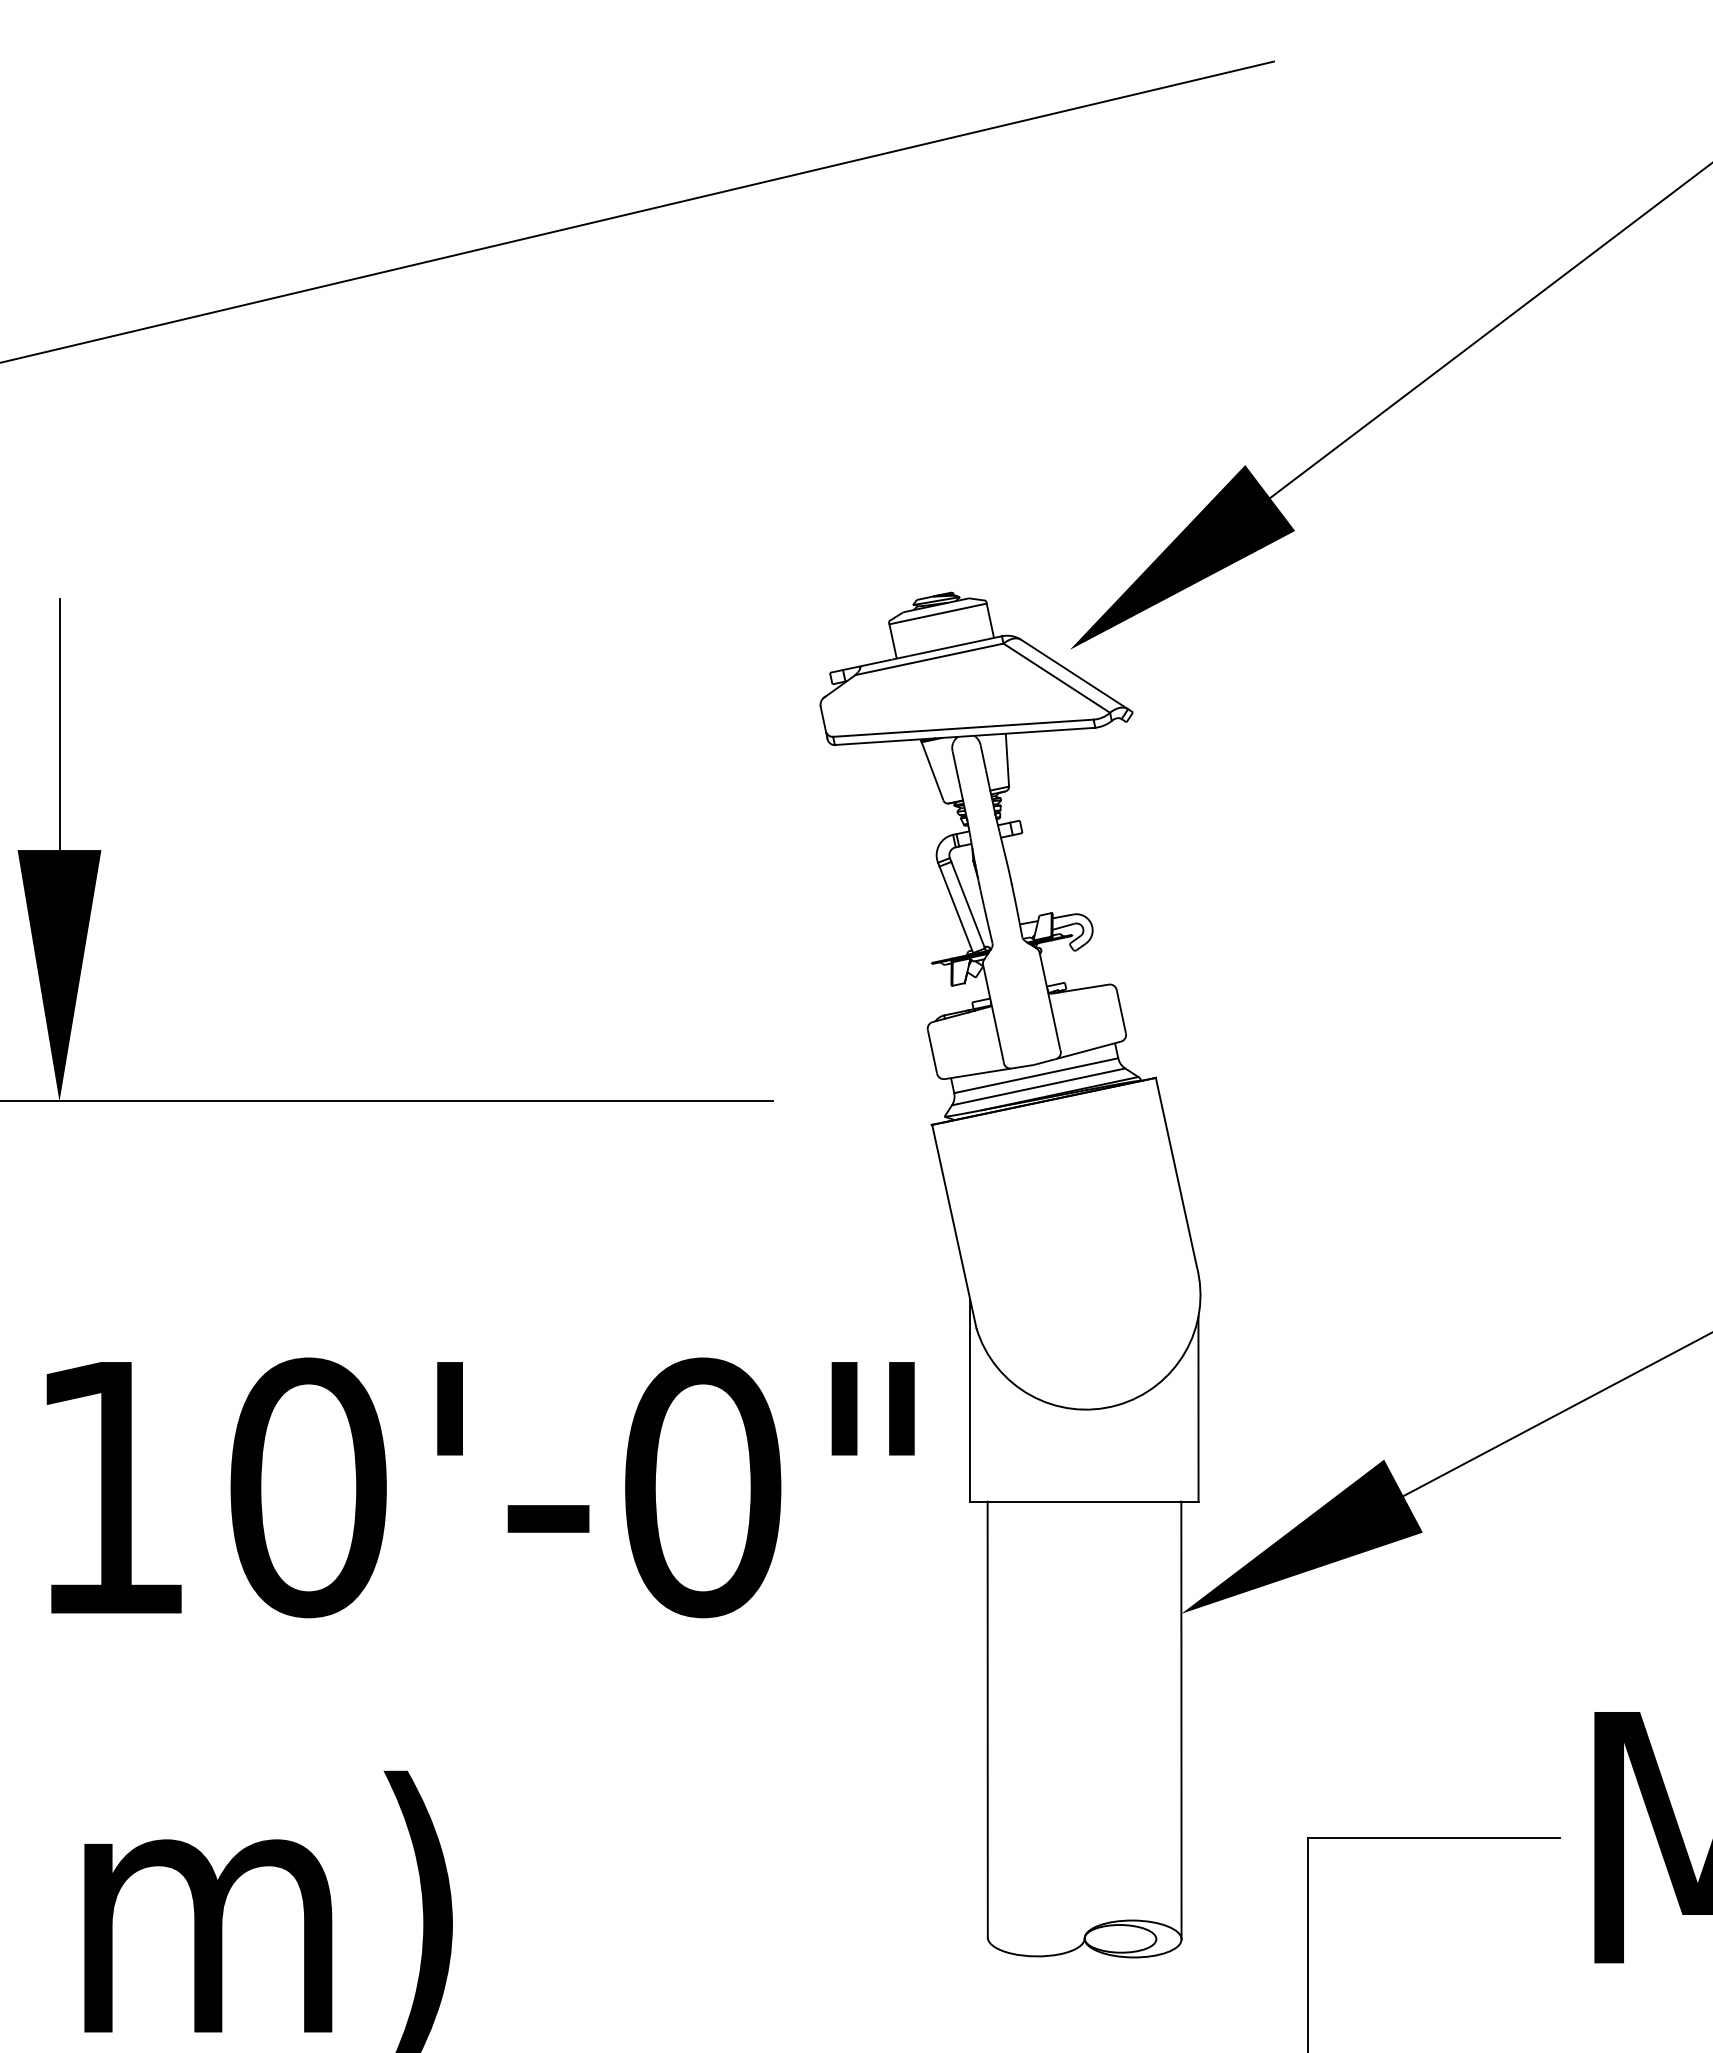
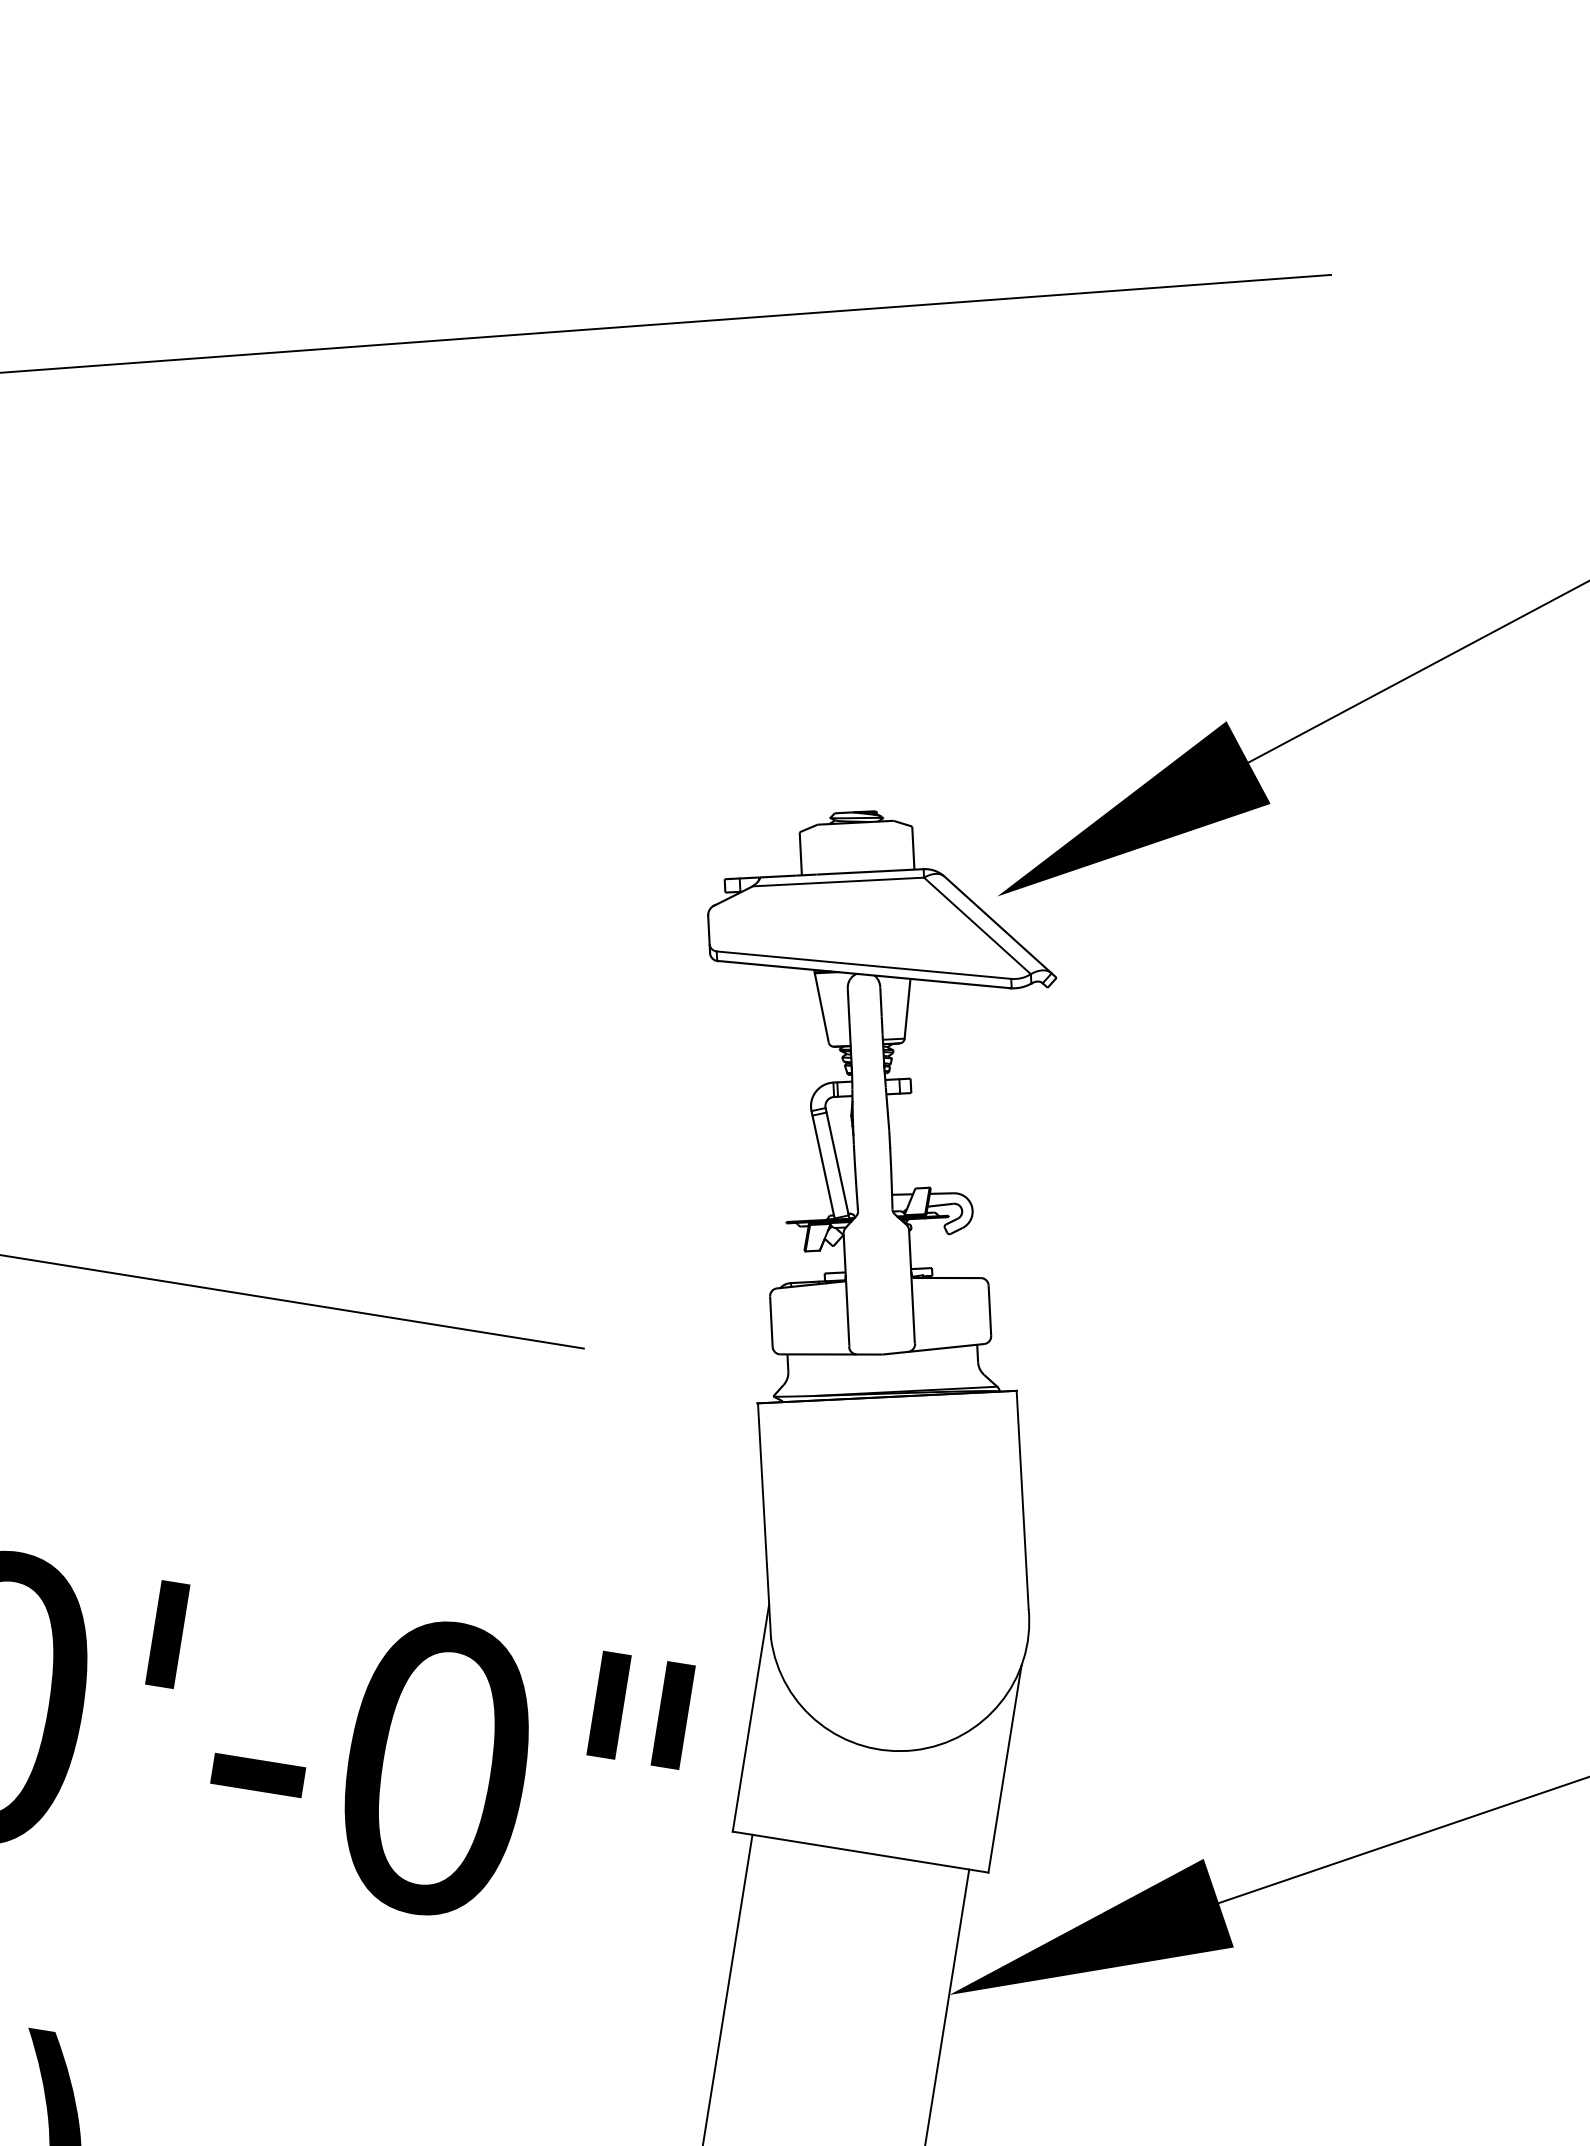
line: (937, 613) -> (855, 832), removed
line: (1036, 1075) -> (883, 1366), removed
line: (1038, 1086) -> (883, 1379), removed

